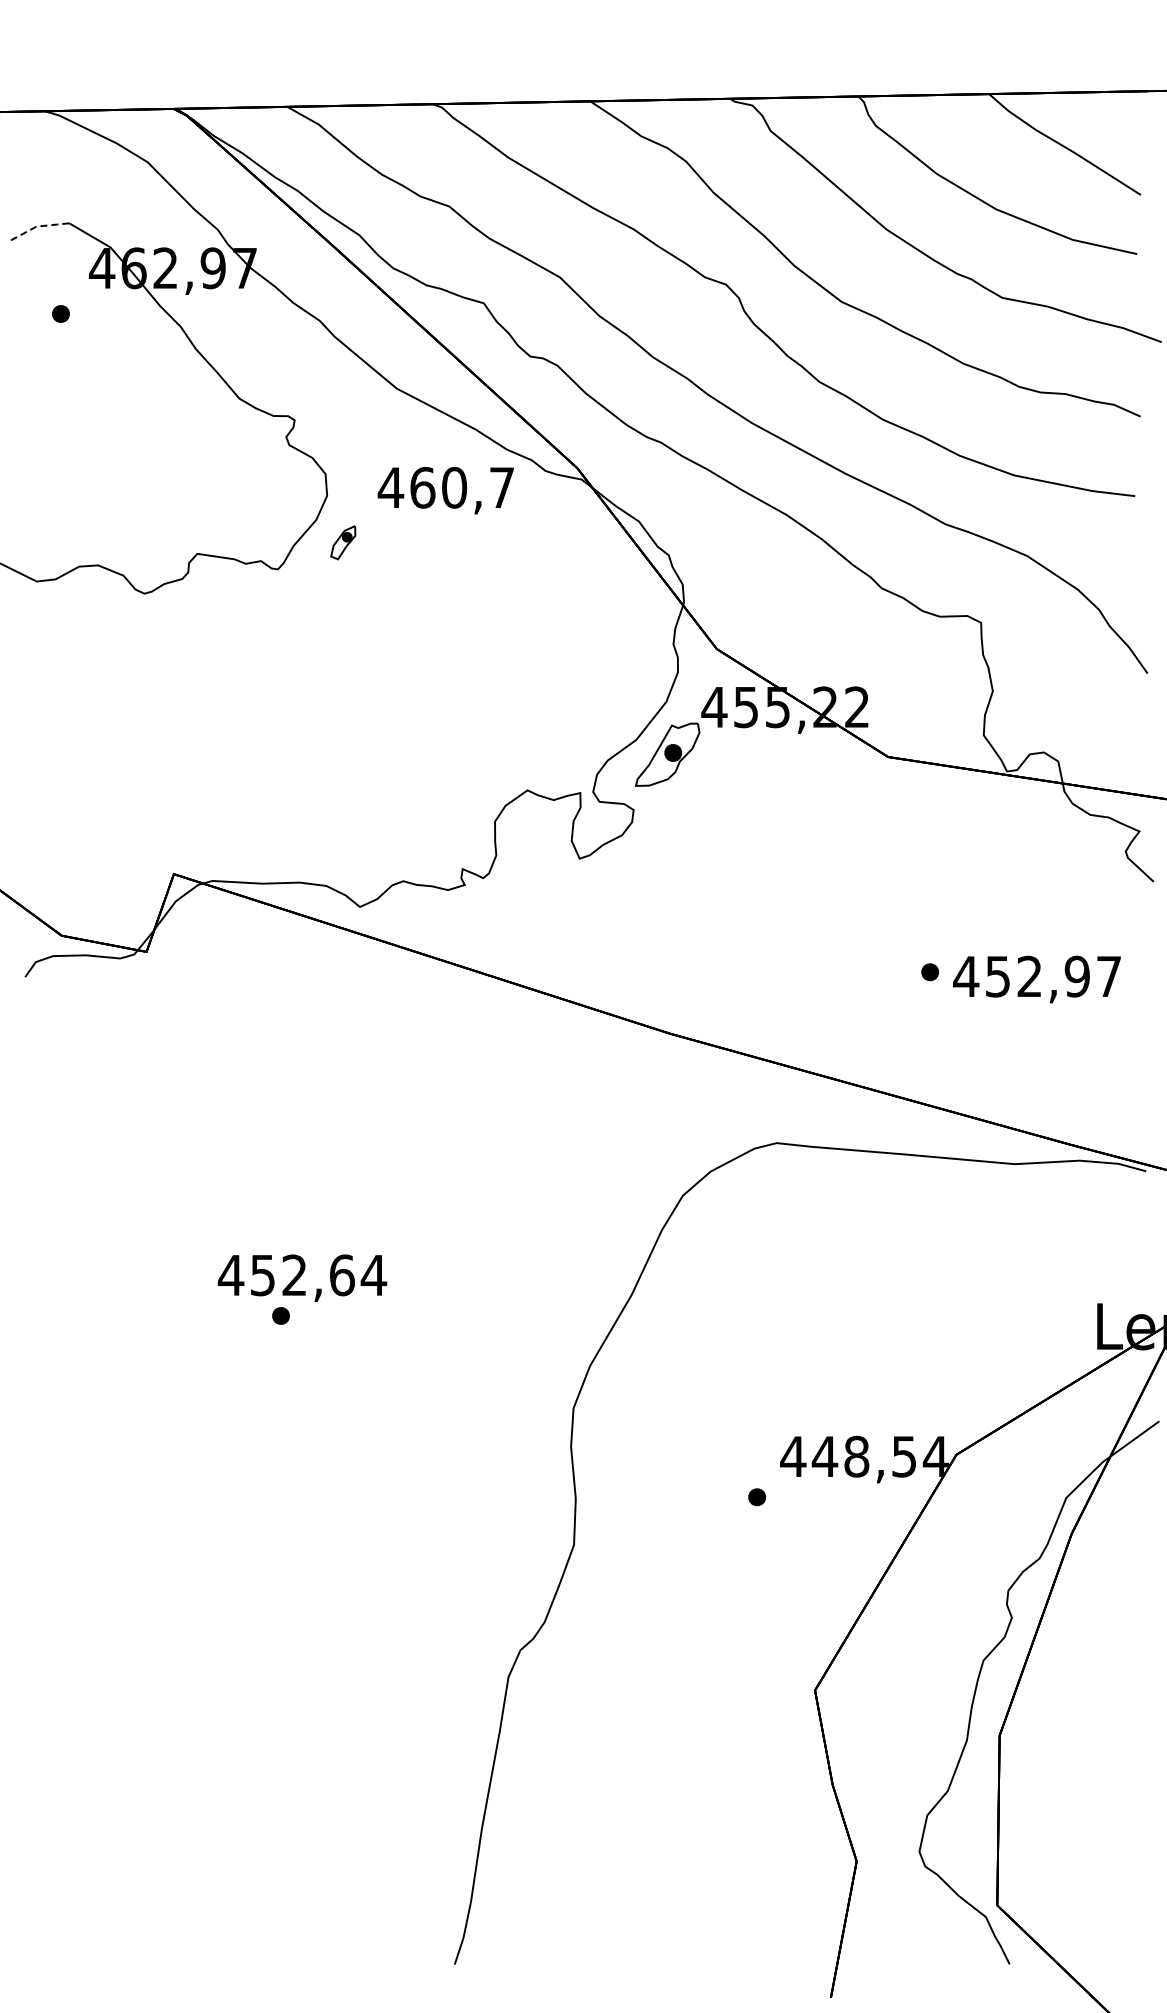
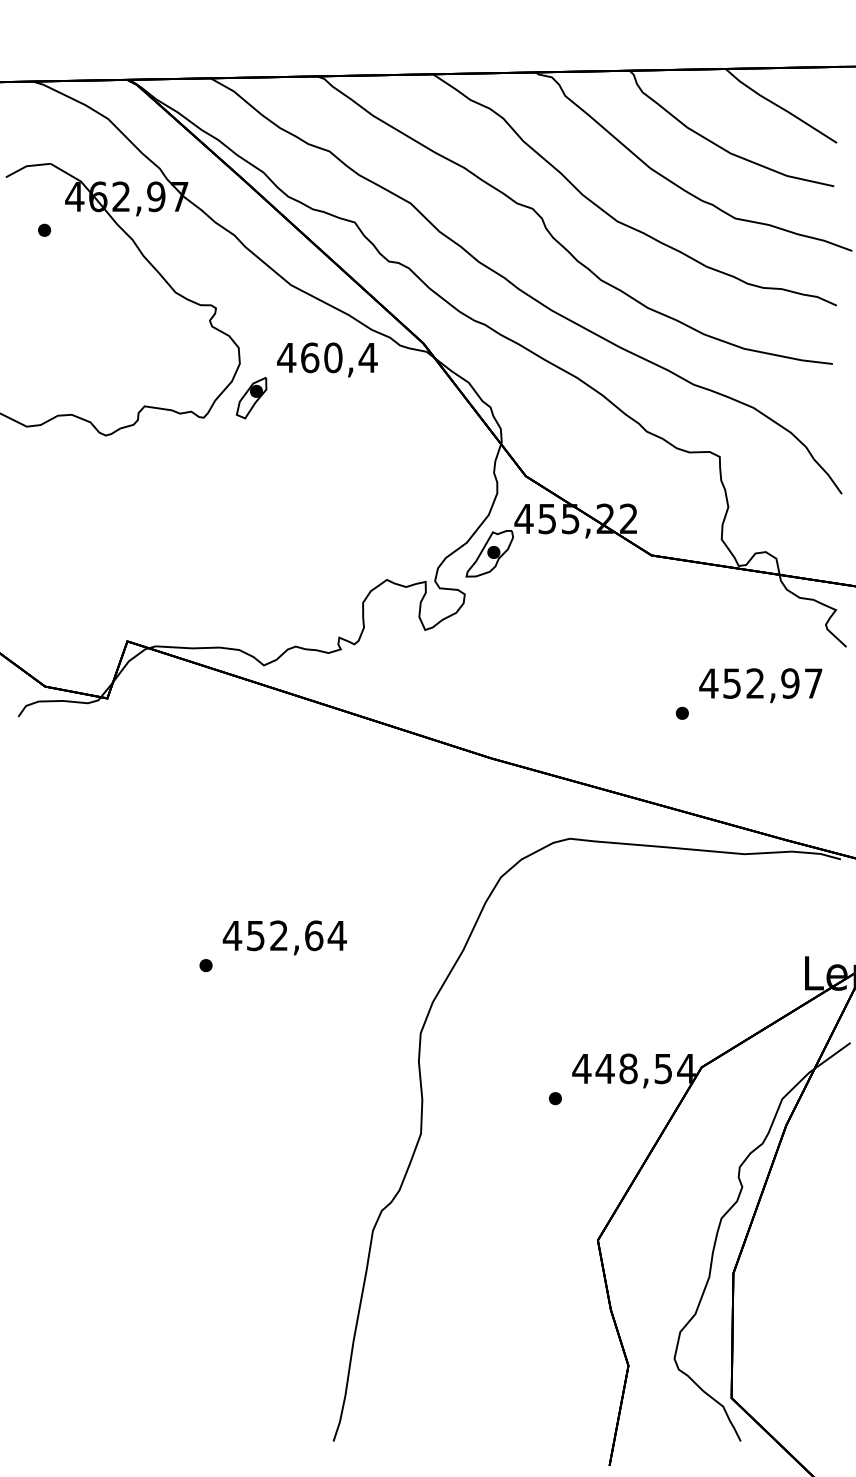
line: (36, 226) -> (26, 166), dashed -> solid
text: (501, 487) -> (367, 357), 460,7 -> 460,4
part: (343, 542) -> (251, 398), size x1.67
text: (1036, 979) -> (760, 685), moved
text: (302, 1277) -> (284, 937), moved

